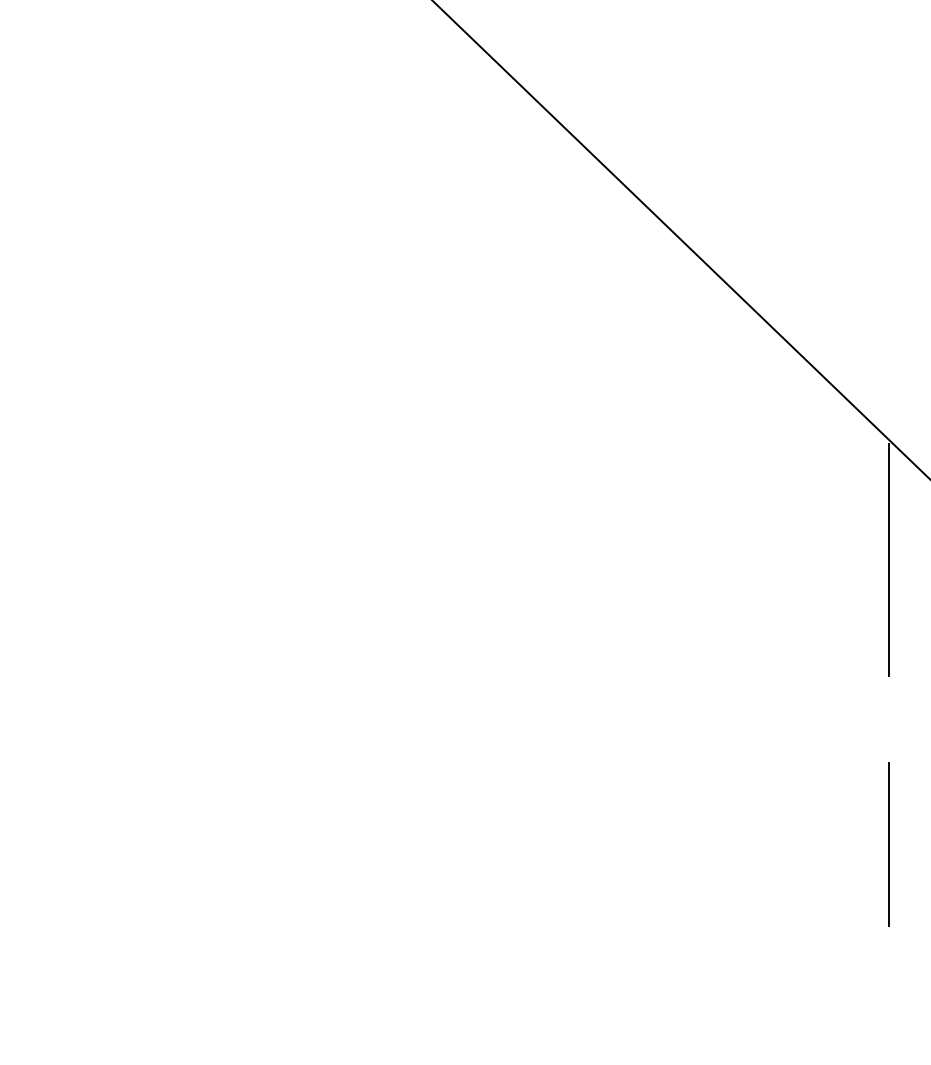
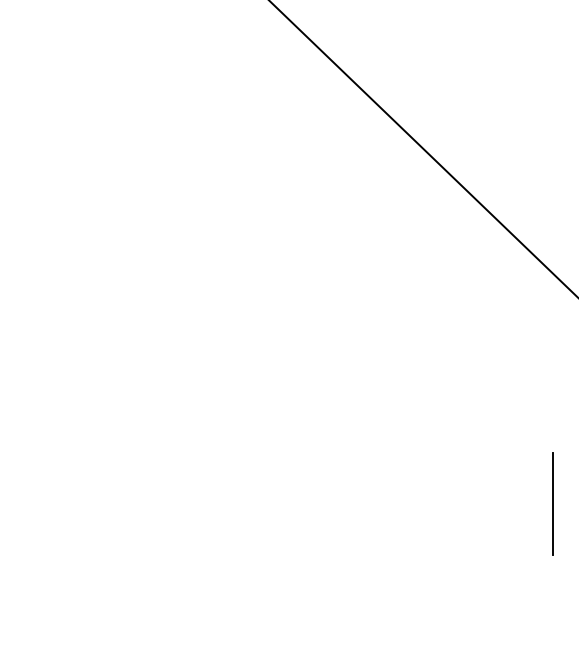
line: (888, 559) -> (552, 347), removed
line: (888, 843) -> (552, 503), moved

